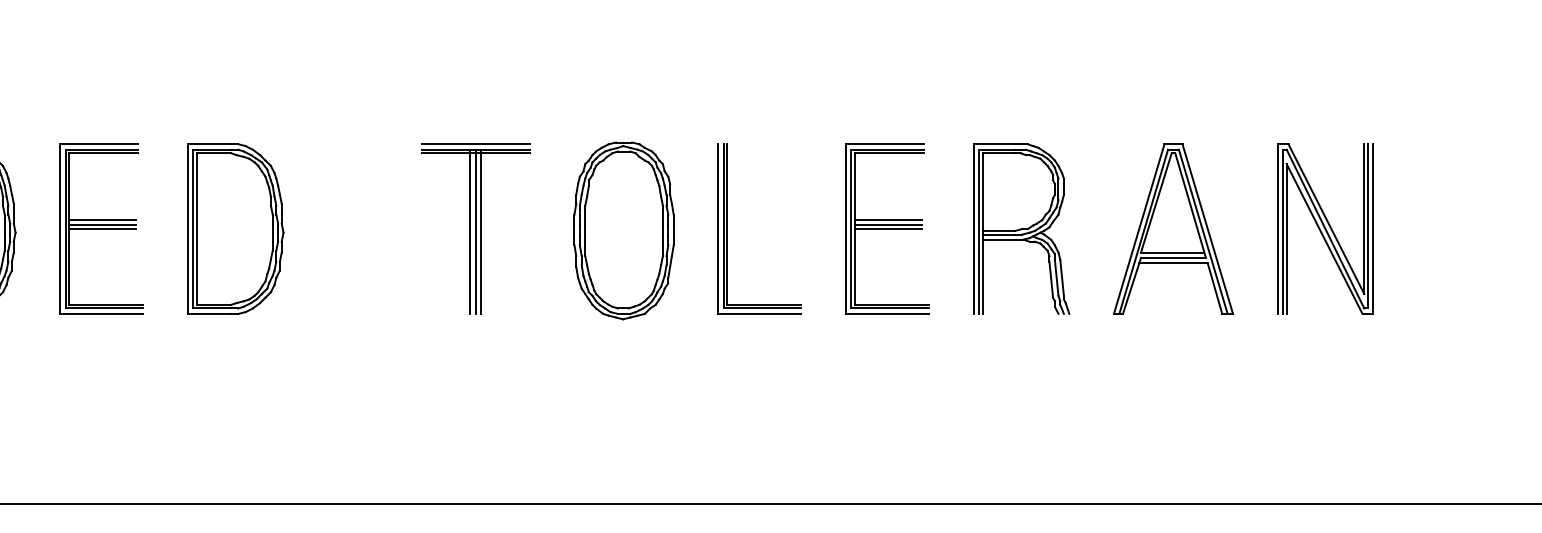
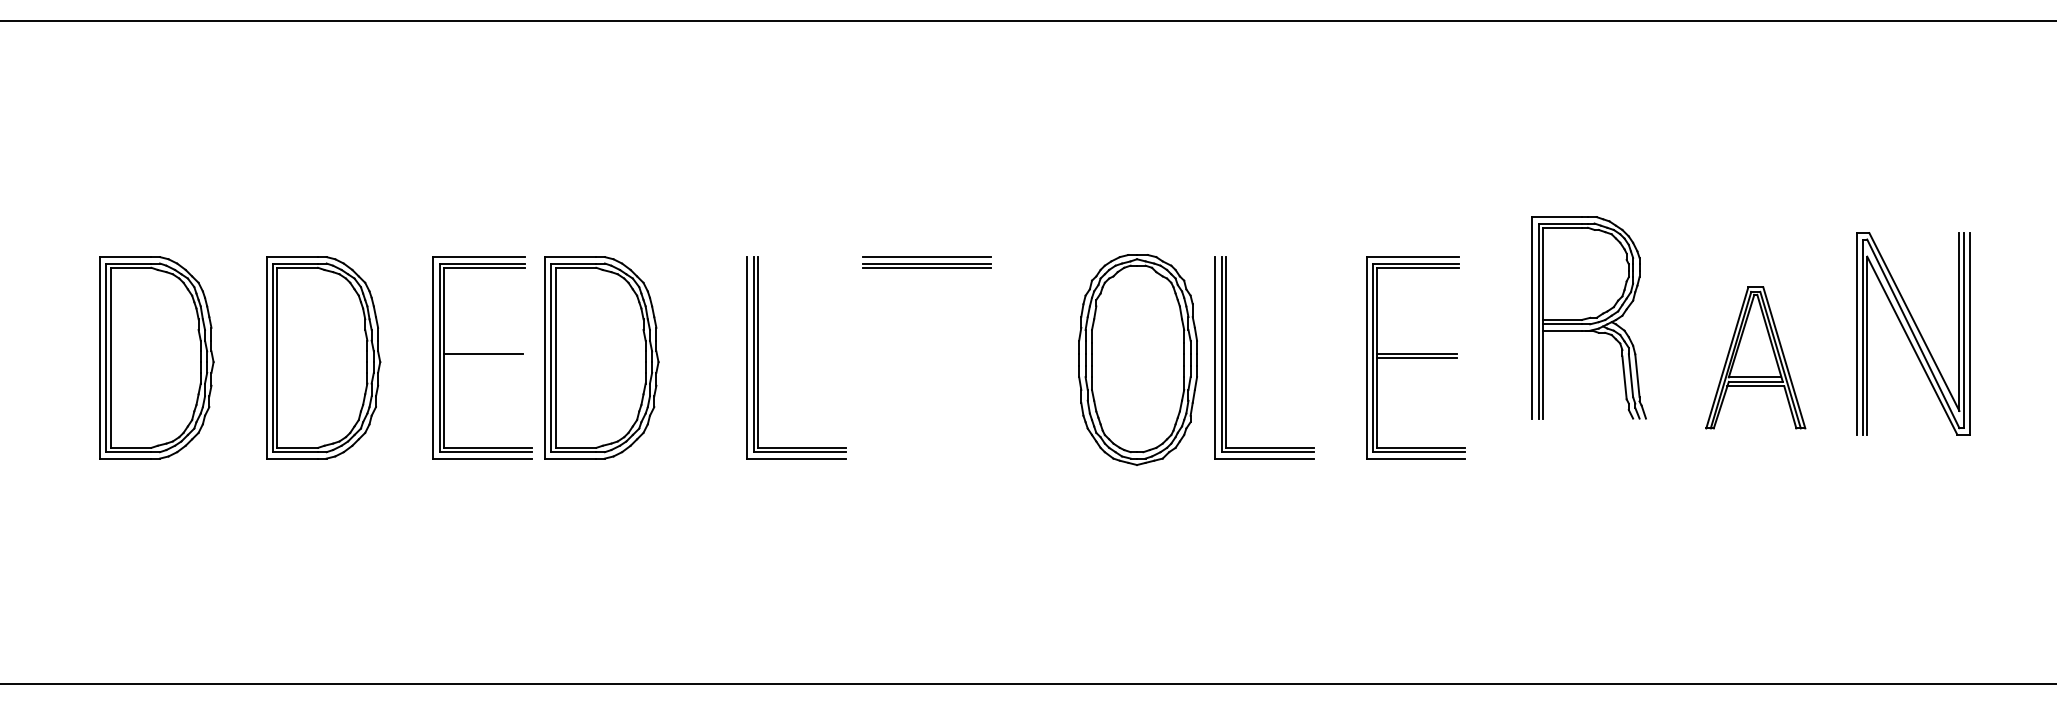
line: (102, 220) -> (483, 347), removed
line: (887, 220) -> (1416, 347), removed
line: (102, 228) -> (483, 357), removed
part: (235, 228) -> (601, 357), moved
part: (334, 228) -> (758, 357), added
part: (1020, 228) -> (1588, 317), moved
part: (1173, 228) -> (1755, 357), size x0.7
part: (1325, 228) -> (1913, 333), moved
part: (623, 230) -> (1137, 359), moved
line: (470, 231) -> (920, 360), removed
line: (475, 231) -> (926, 360), removed
line: (481, 231) -> (933, 360), removed

